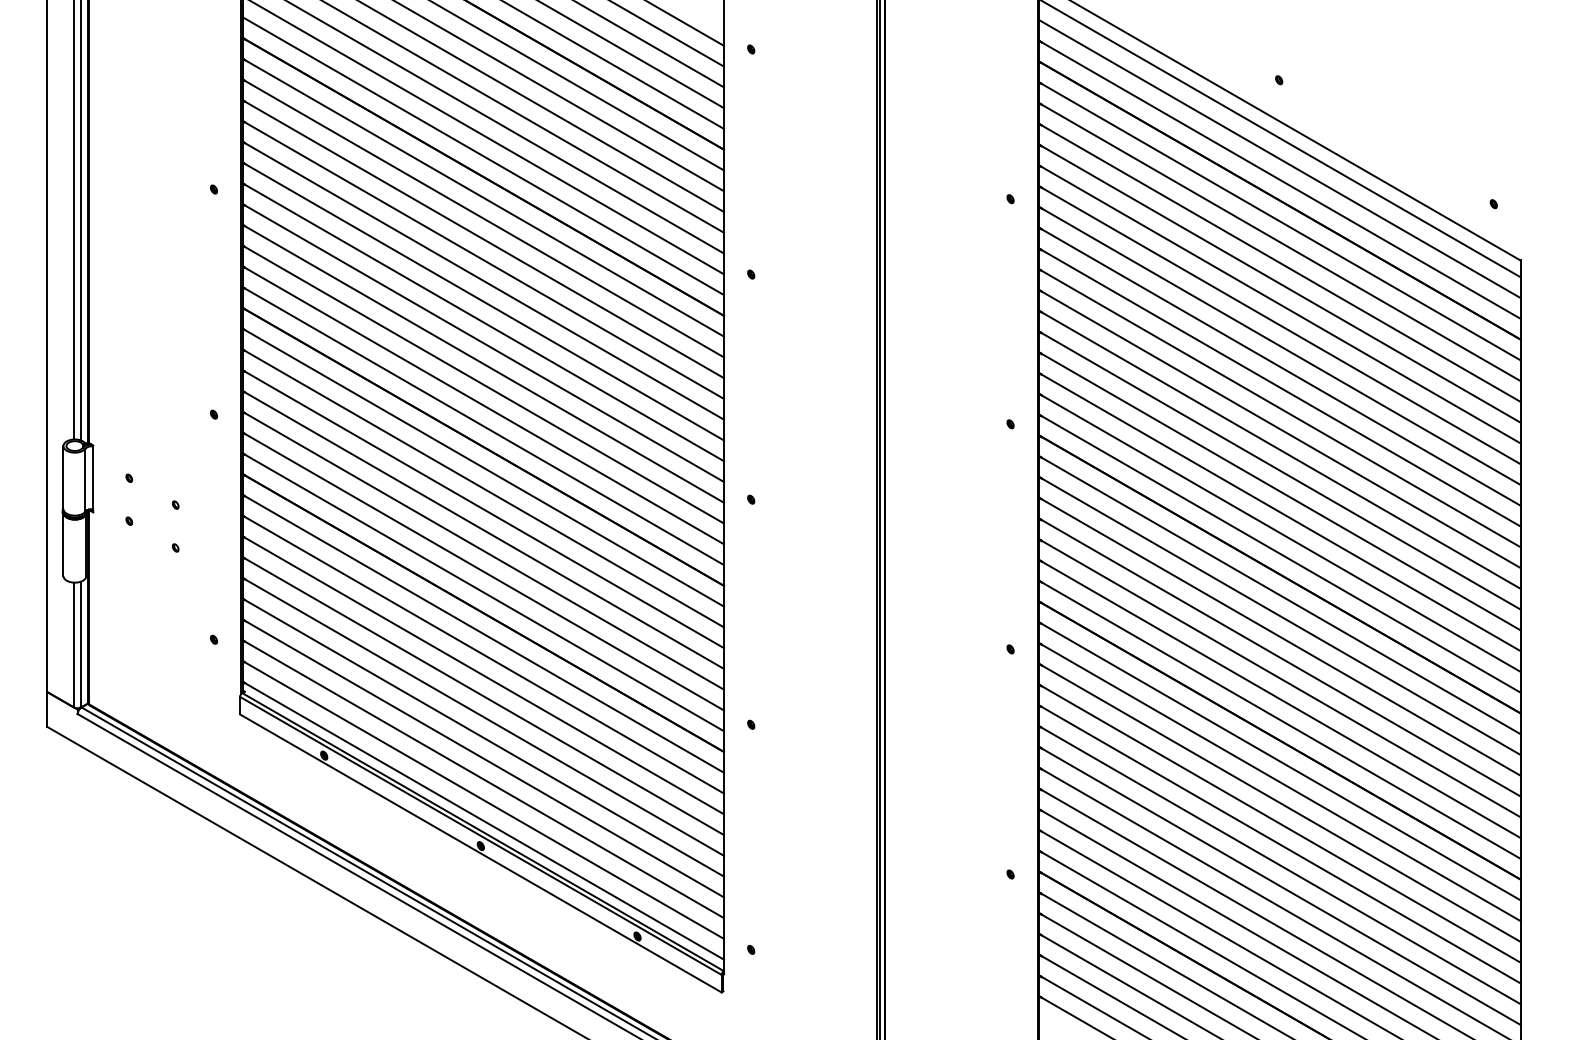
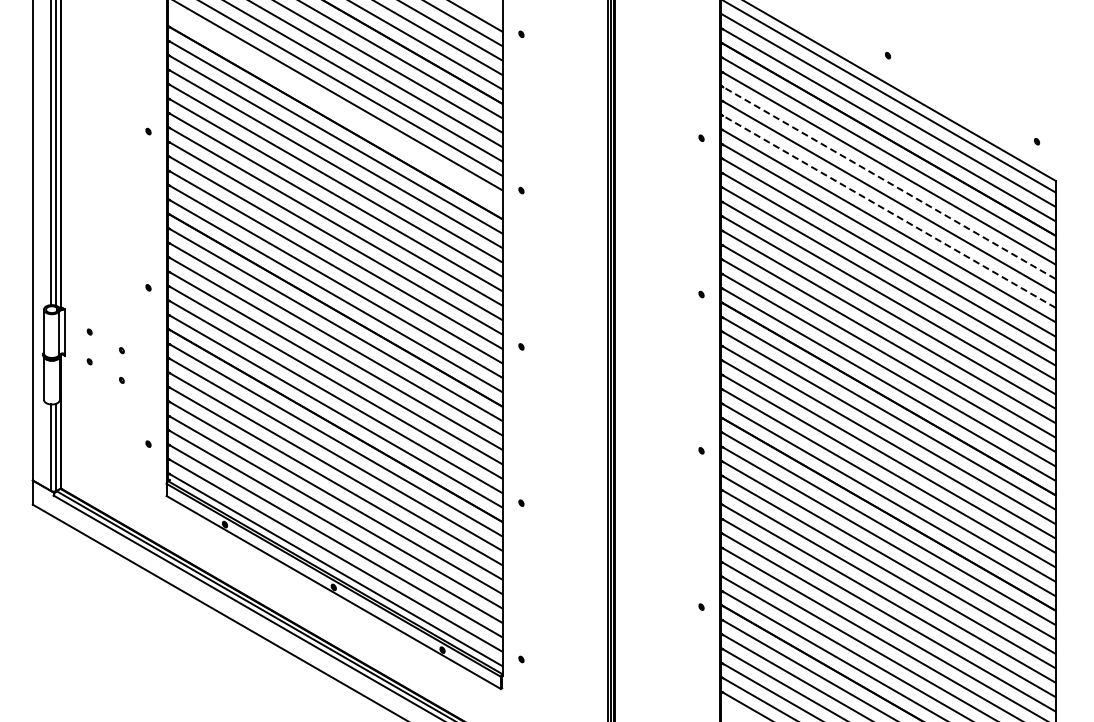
line: (483, 154) -> (335, 107), removed
line: (1279, 262) -> (888, 182), solid -> dashed
line: (1279, 304) -> (888, 211), solid -> dashed

